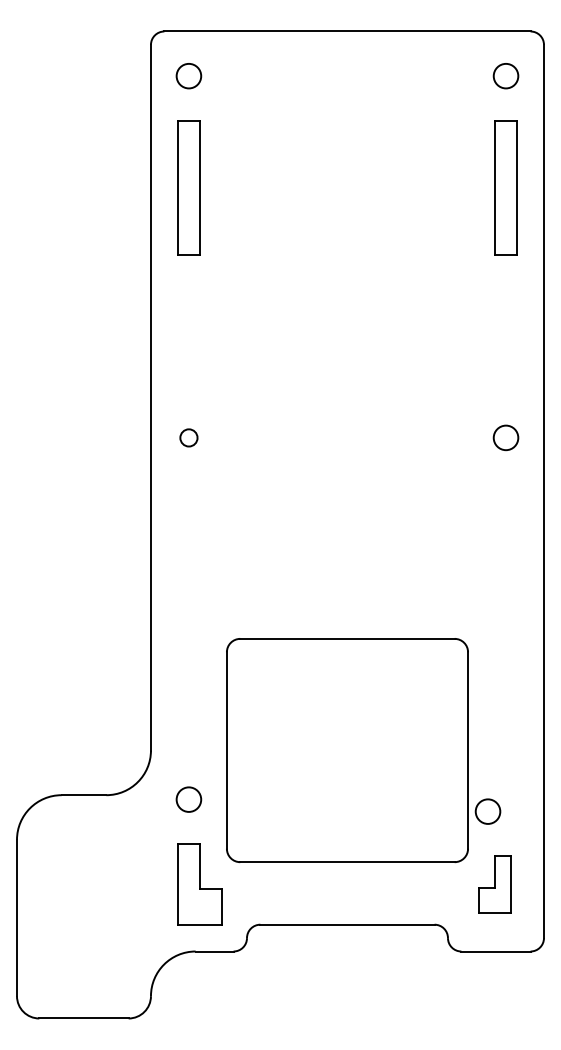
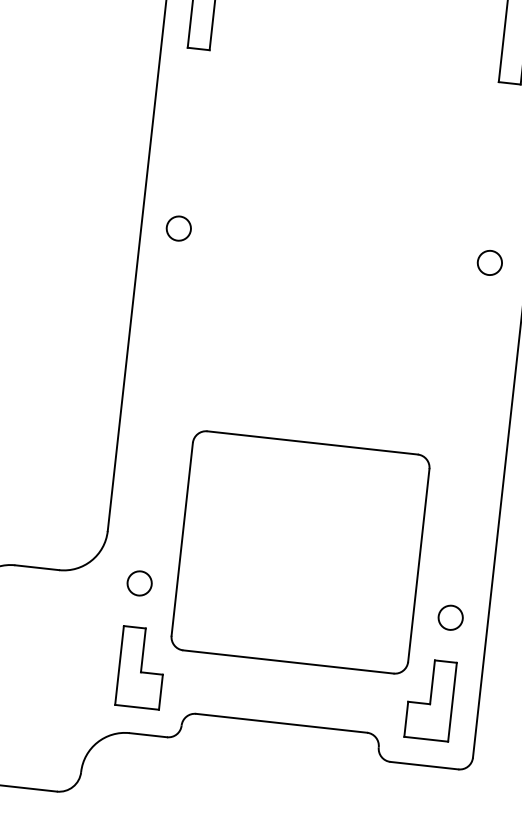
circle: (188, 437) -> (178, 228), size x1.43
circle: (487, 811) -> (450, 617), moved
part: (494, 884) -> (430, 699), size x1.43

